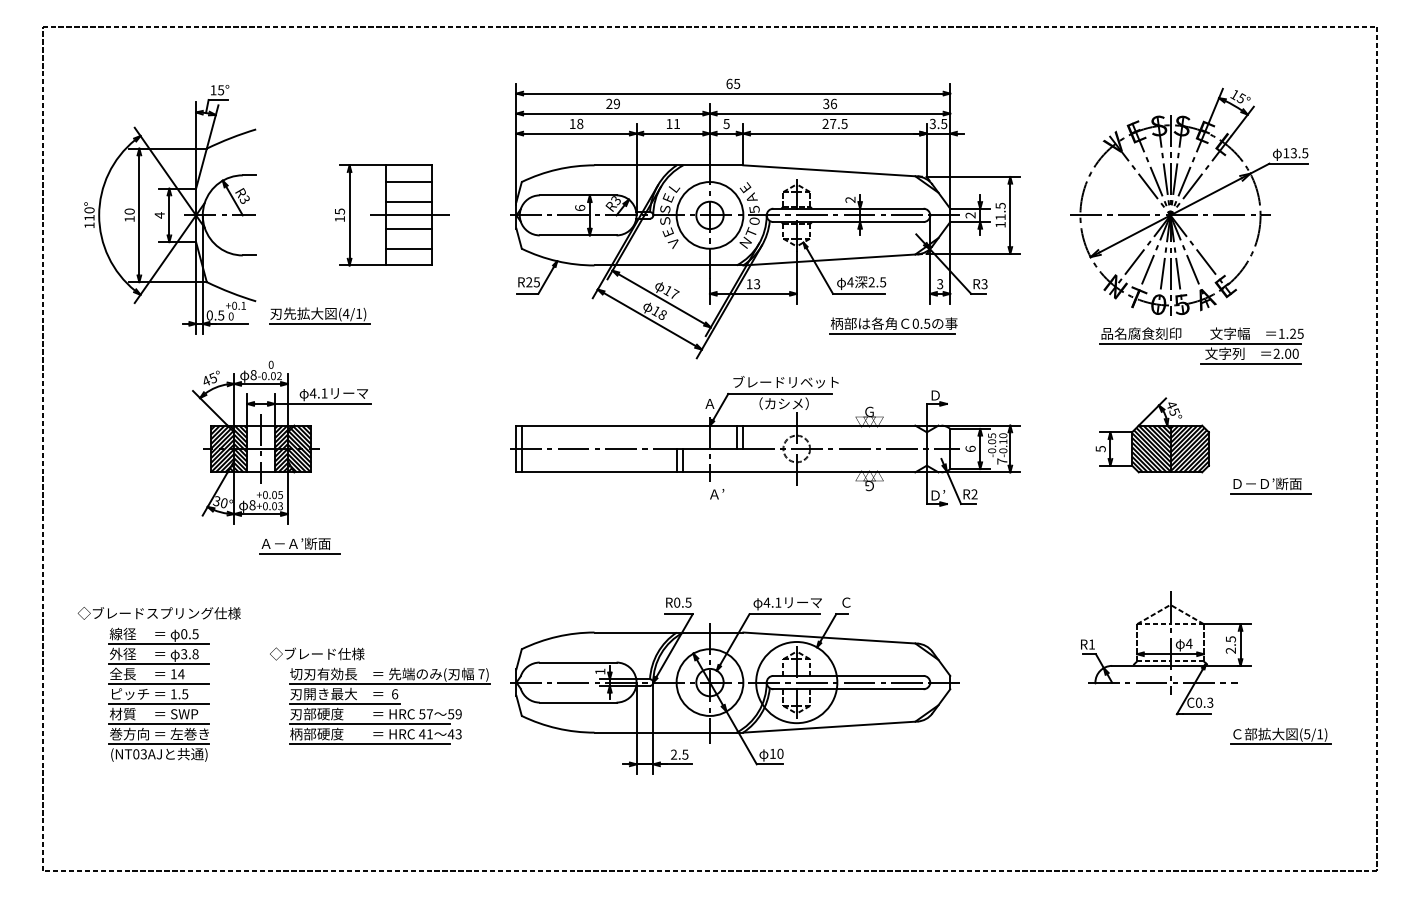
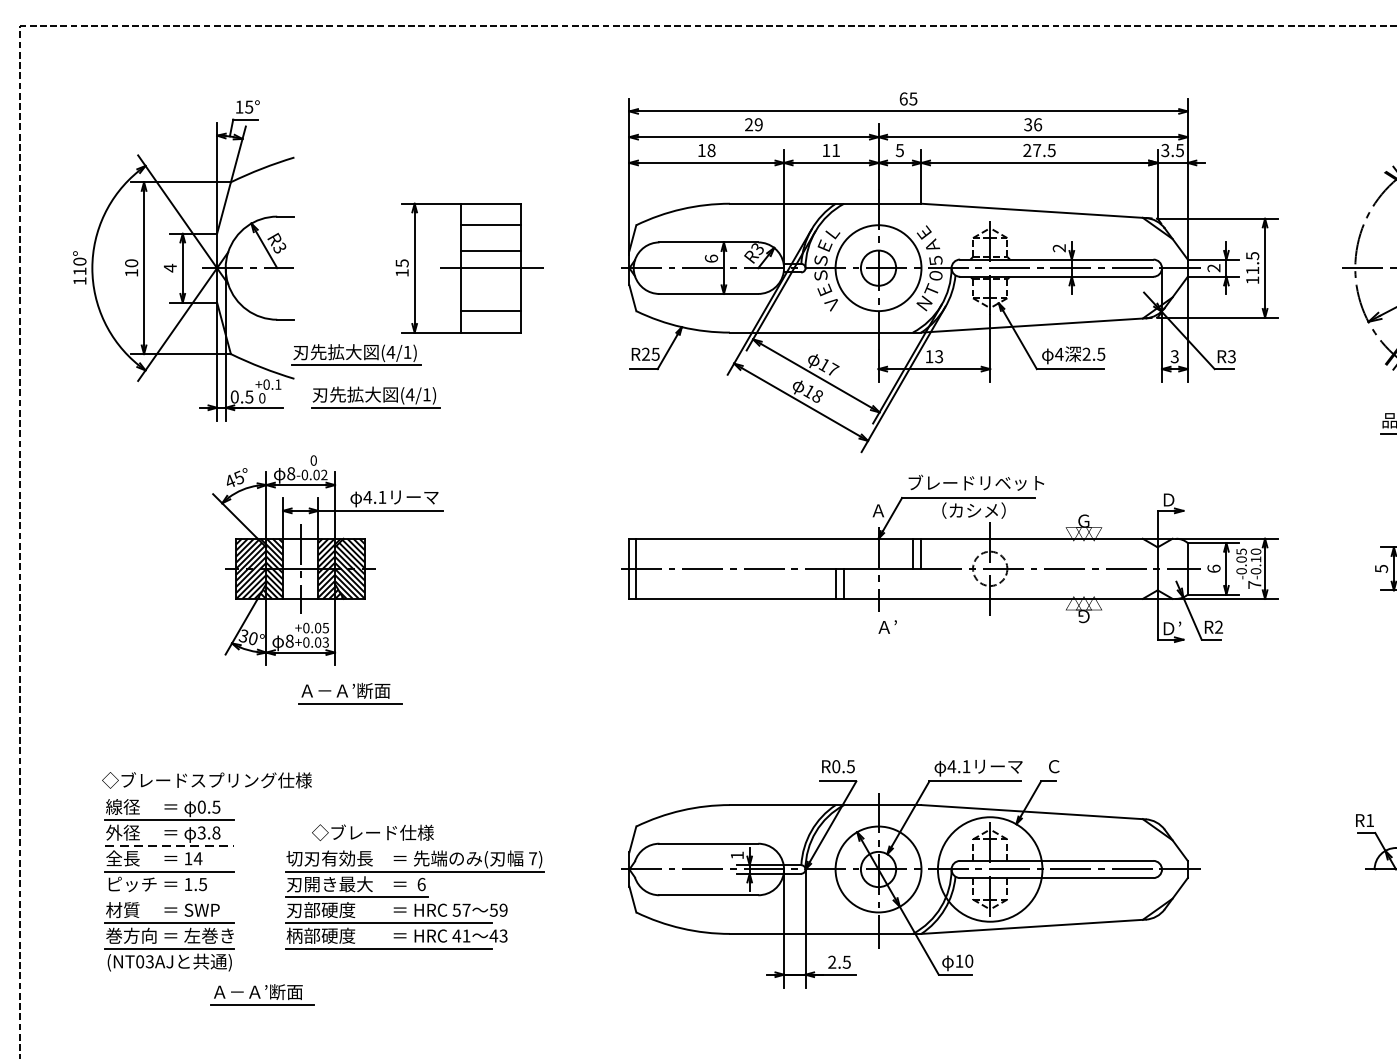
line: (408, 228) -> (490, 285), removed
part: (304, 282) -> (356, 354), added
part: (893, 325) -> (1114, 409), removed
text: (158, 613) -> (206, 780), moved
line: (159, 664) -> (169, 846), solid -> dashed
line: (159, 704) -> (169, 897), removed
part: (389, 705) -> (414, 898), moved
part: (231, 779) -> (262, 994), added

